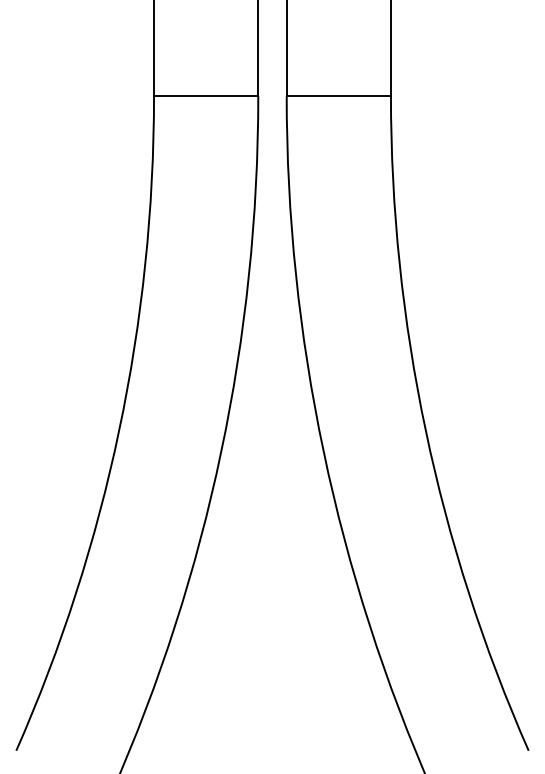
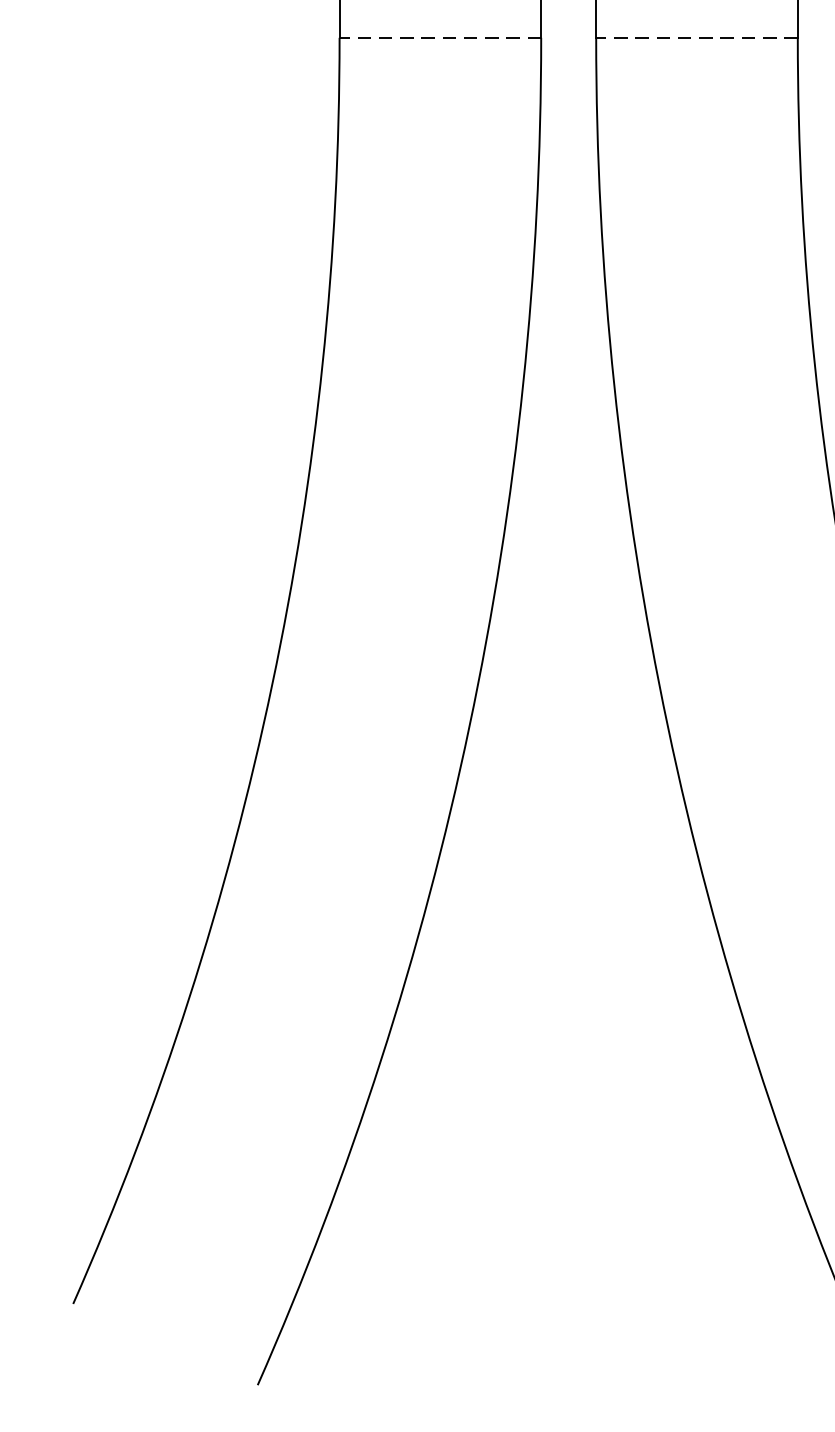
line: (205, 96) -> (439, 38), solid -> dashed
line: (338, 96) -> (696, 38), solid -> dashed

